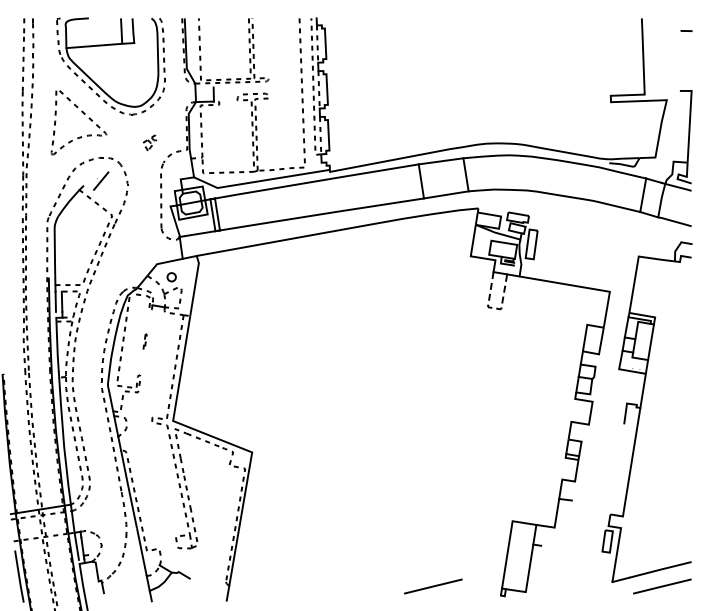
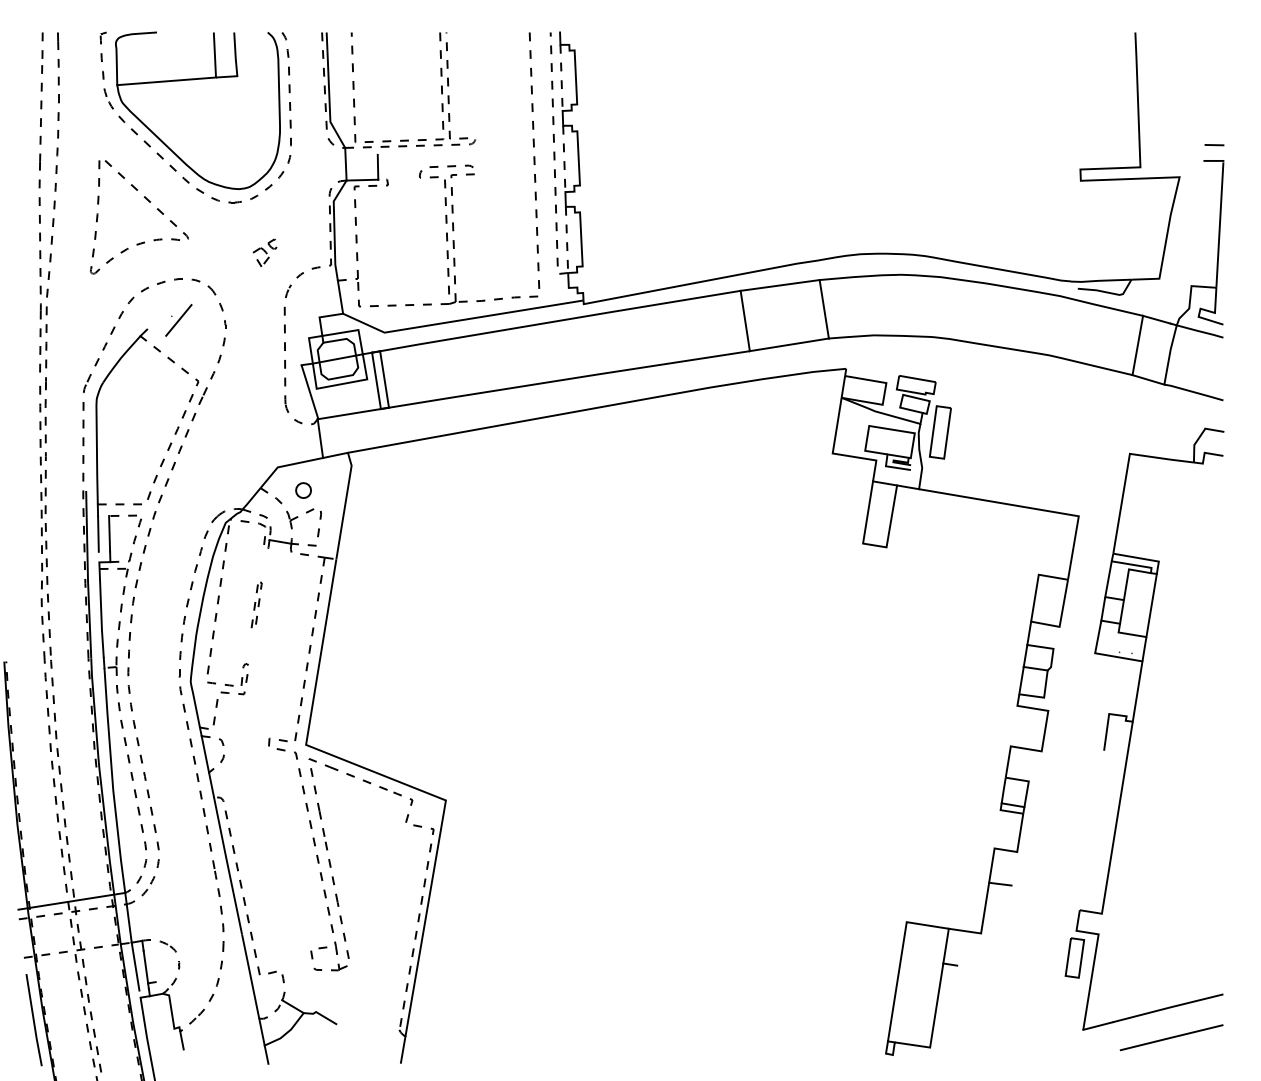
line: (686, 30) -> (1214, 144), moved
line: (494, 308) -> (874, 545), dashed -> solid
part: (144, 341) -> (255, 604), size x1.67
line: (433, 586) -> (766, 1037), removed

